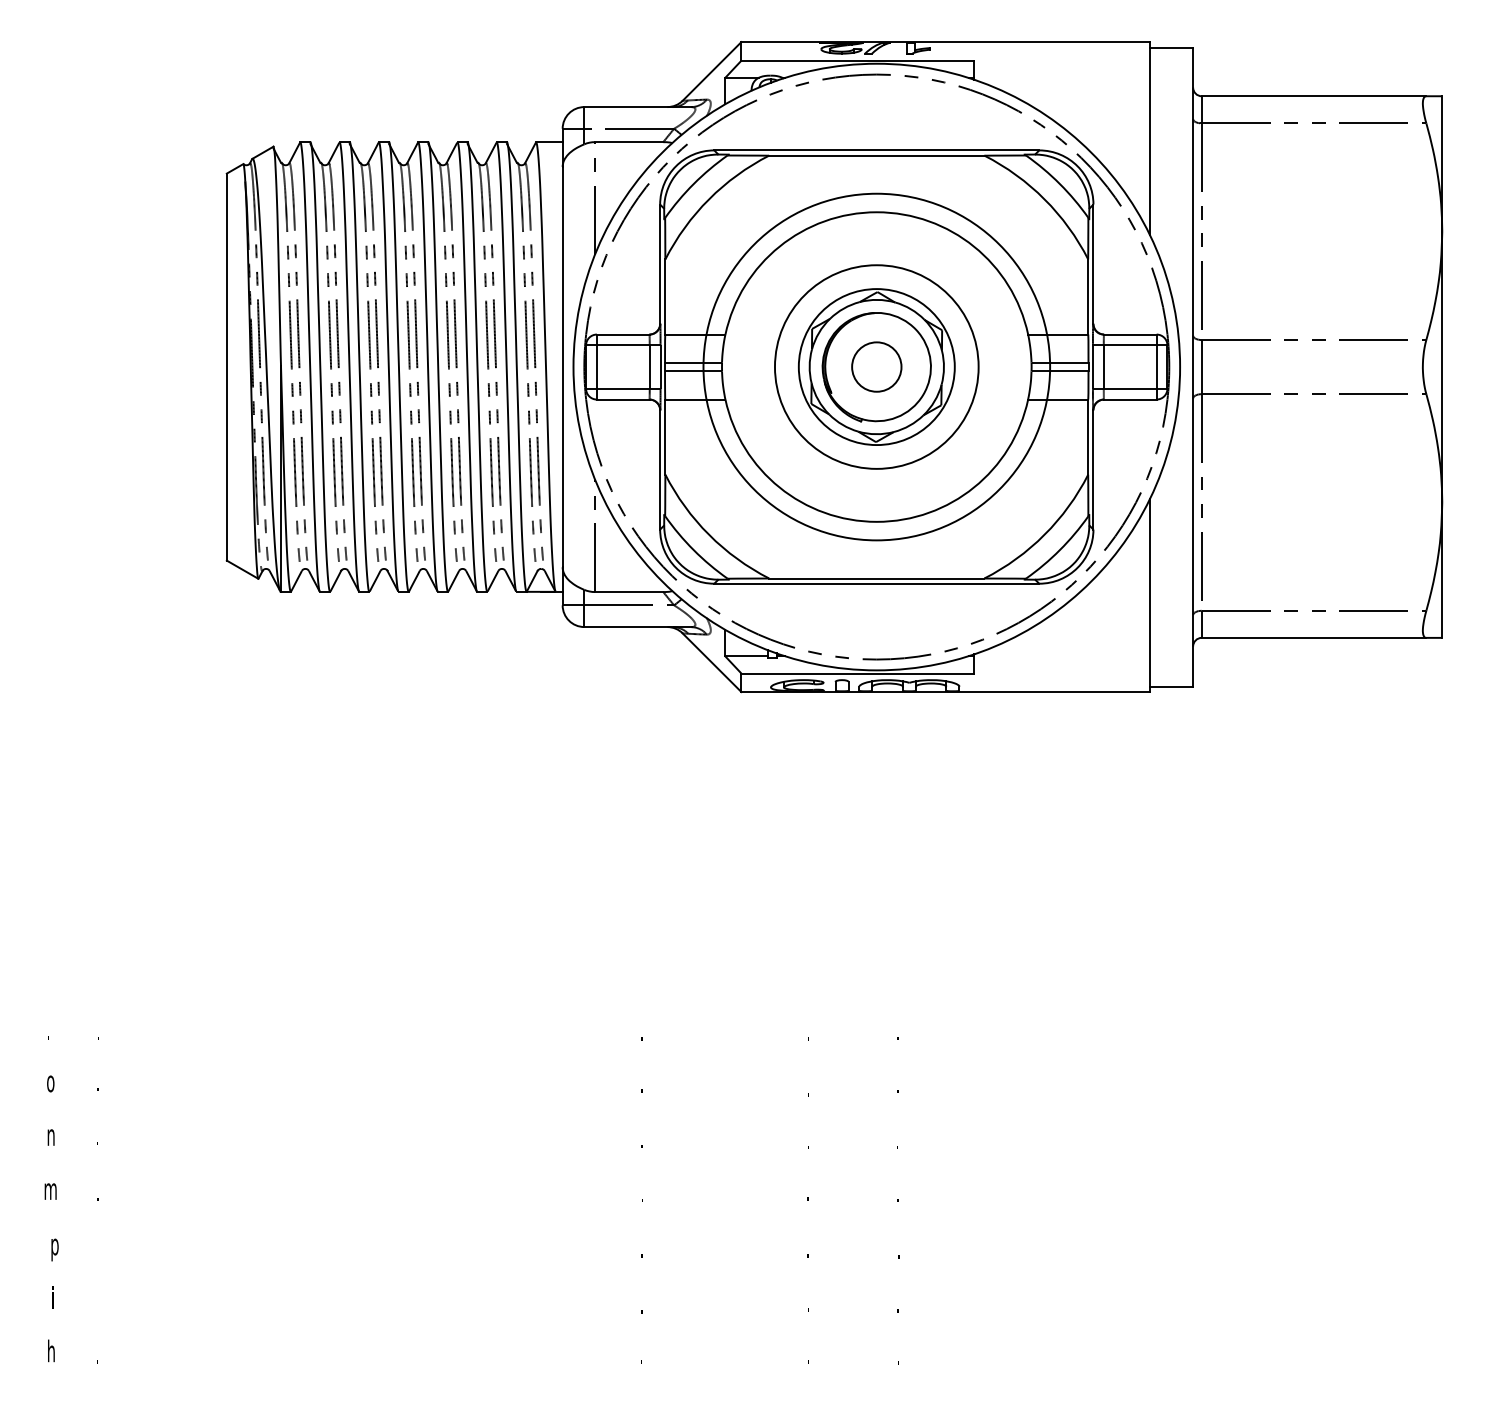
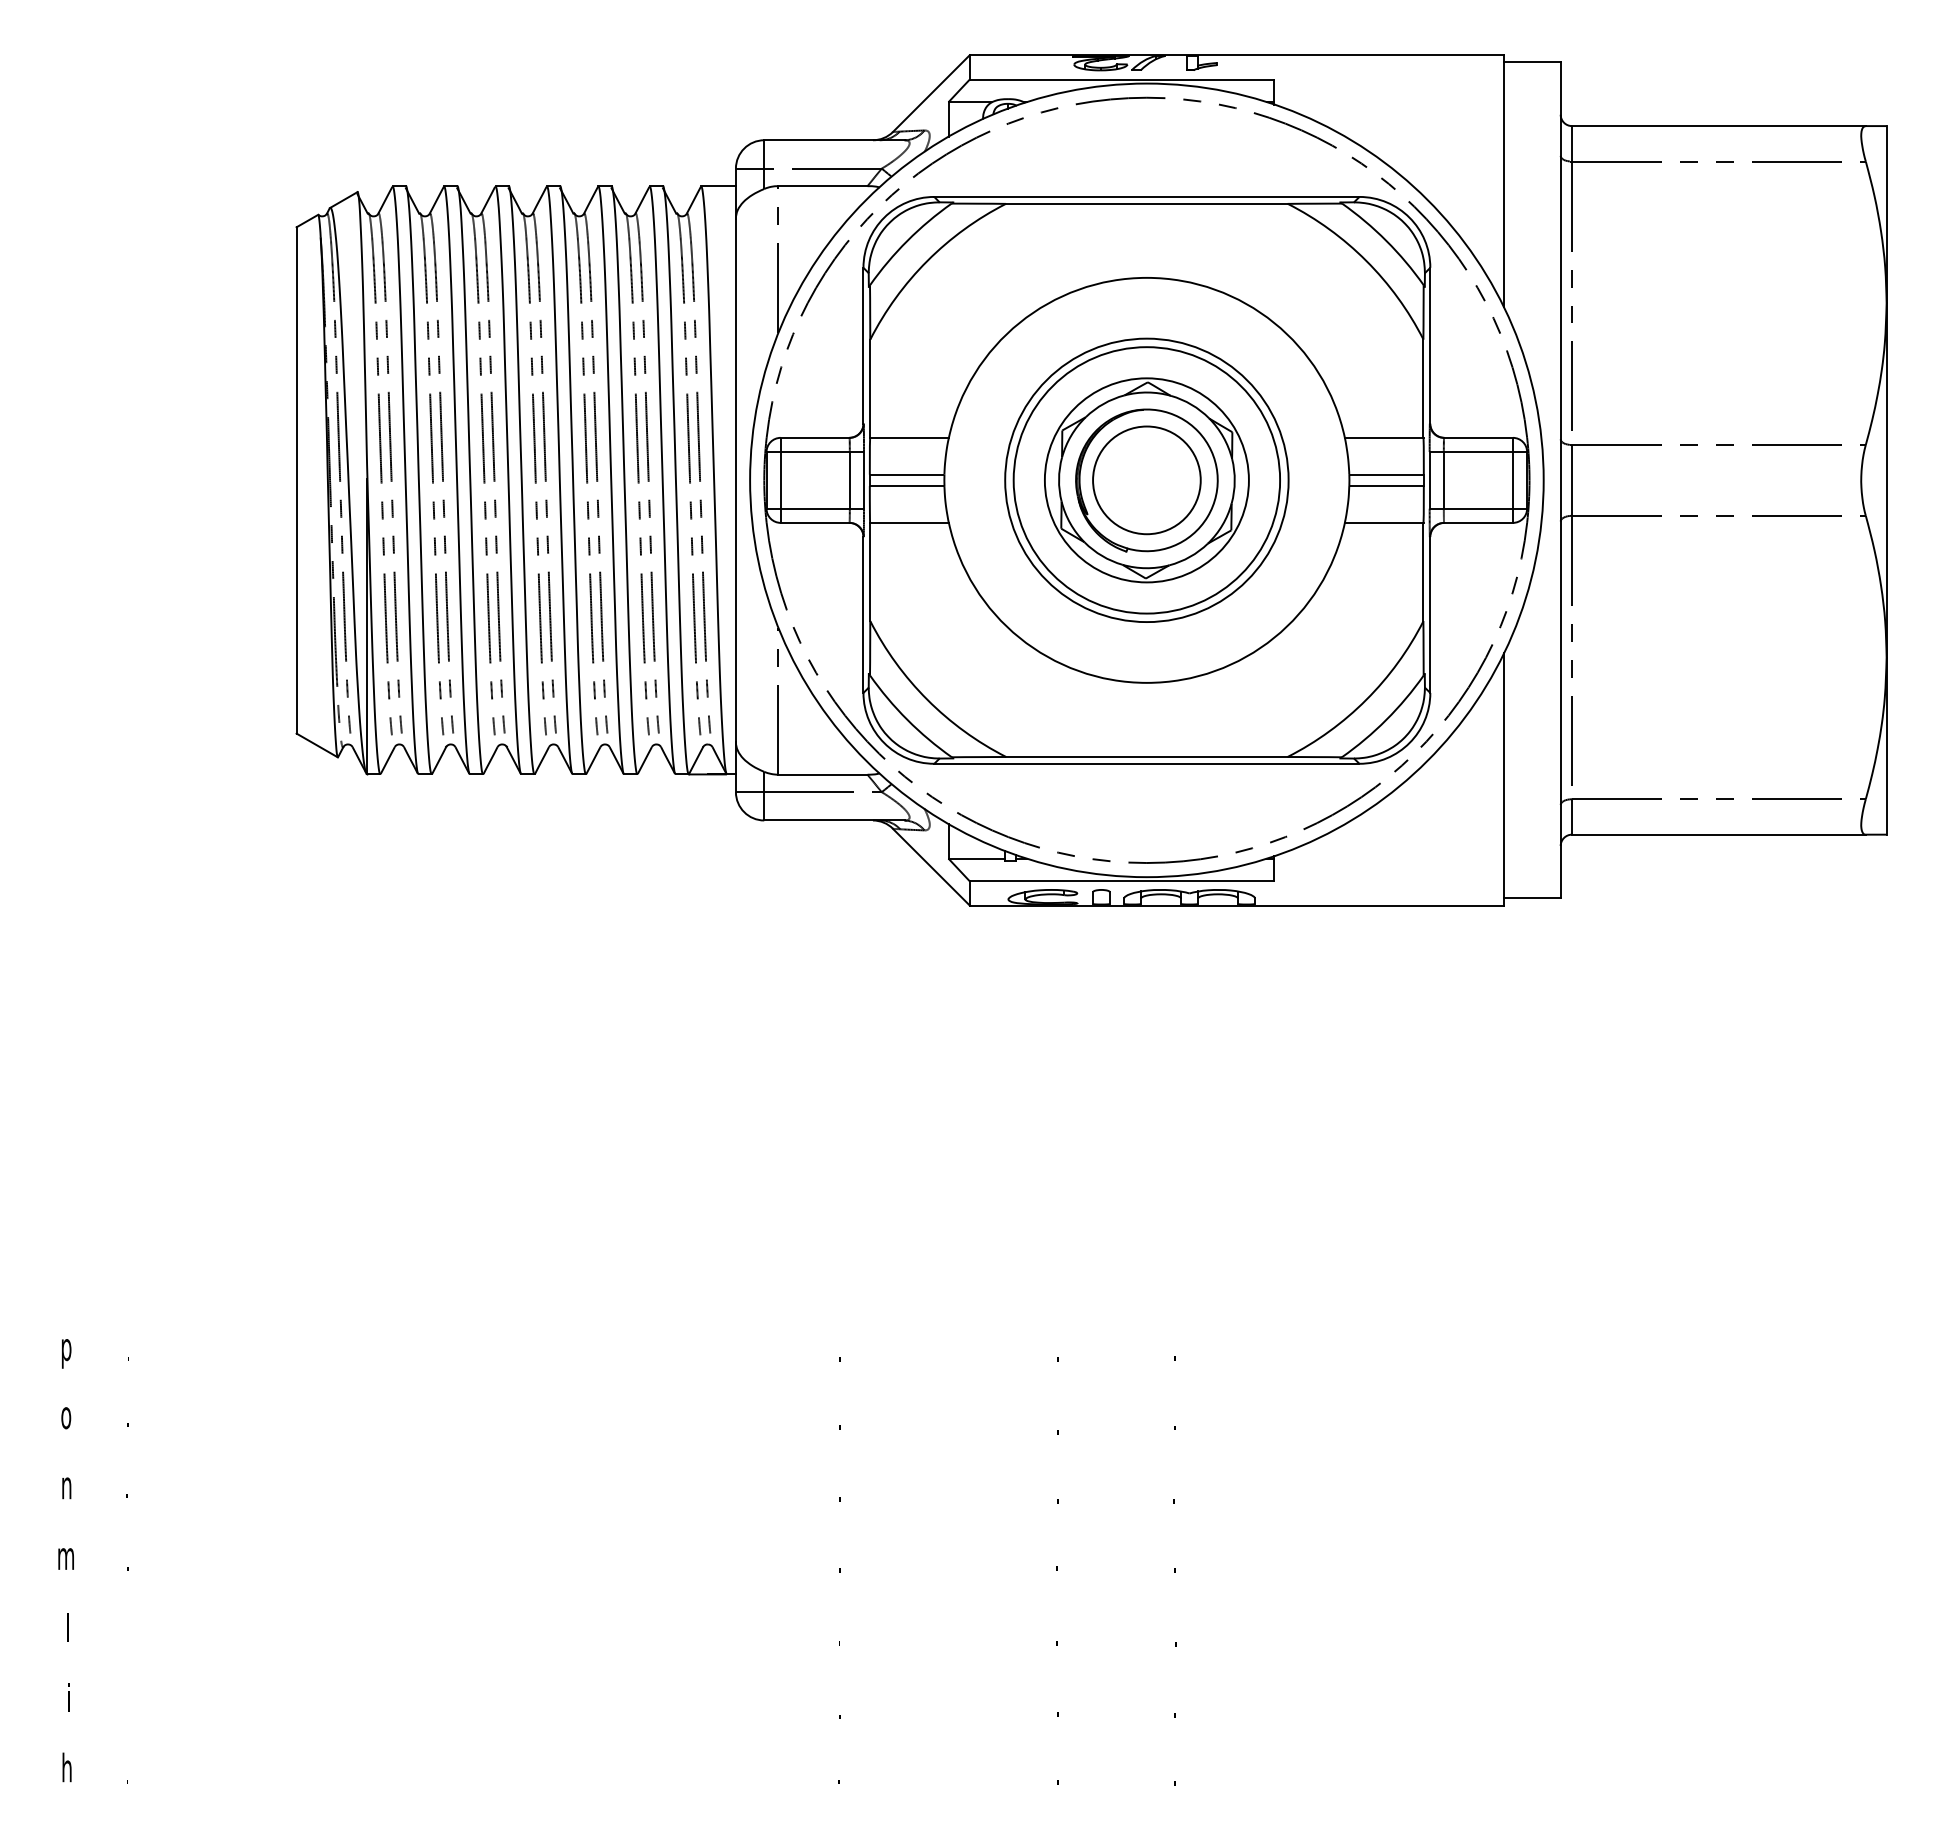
circle: (876, 367) -> (1146, 480), size x0.62
circle: (876, 367) -> (1146, 480), size x1.67
text: (50, 1034) -> (66, 1353), . -> p
text: (54, 1246) -> (71, 1631), p -> l

